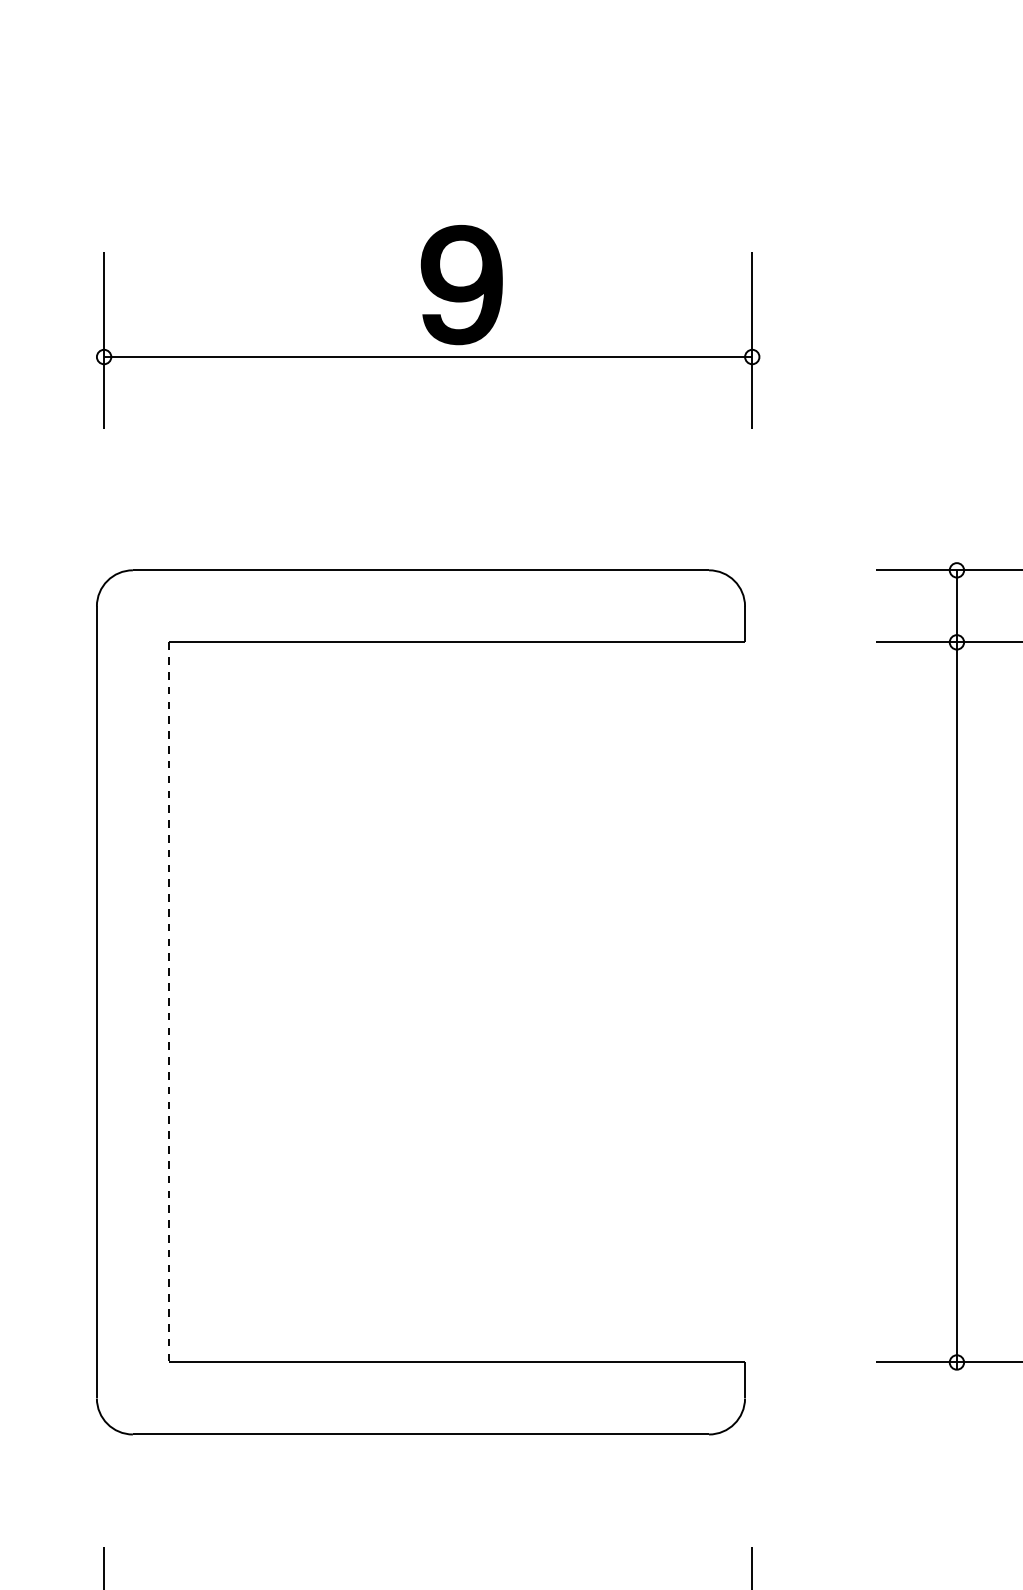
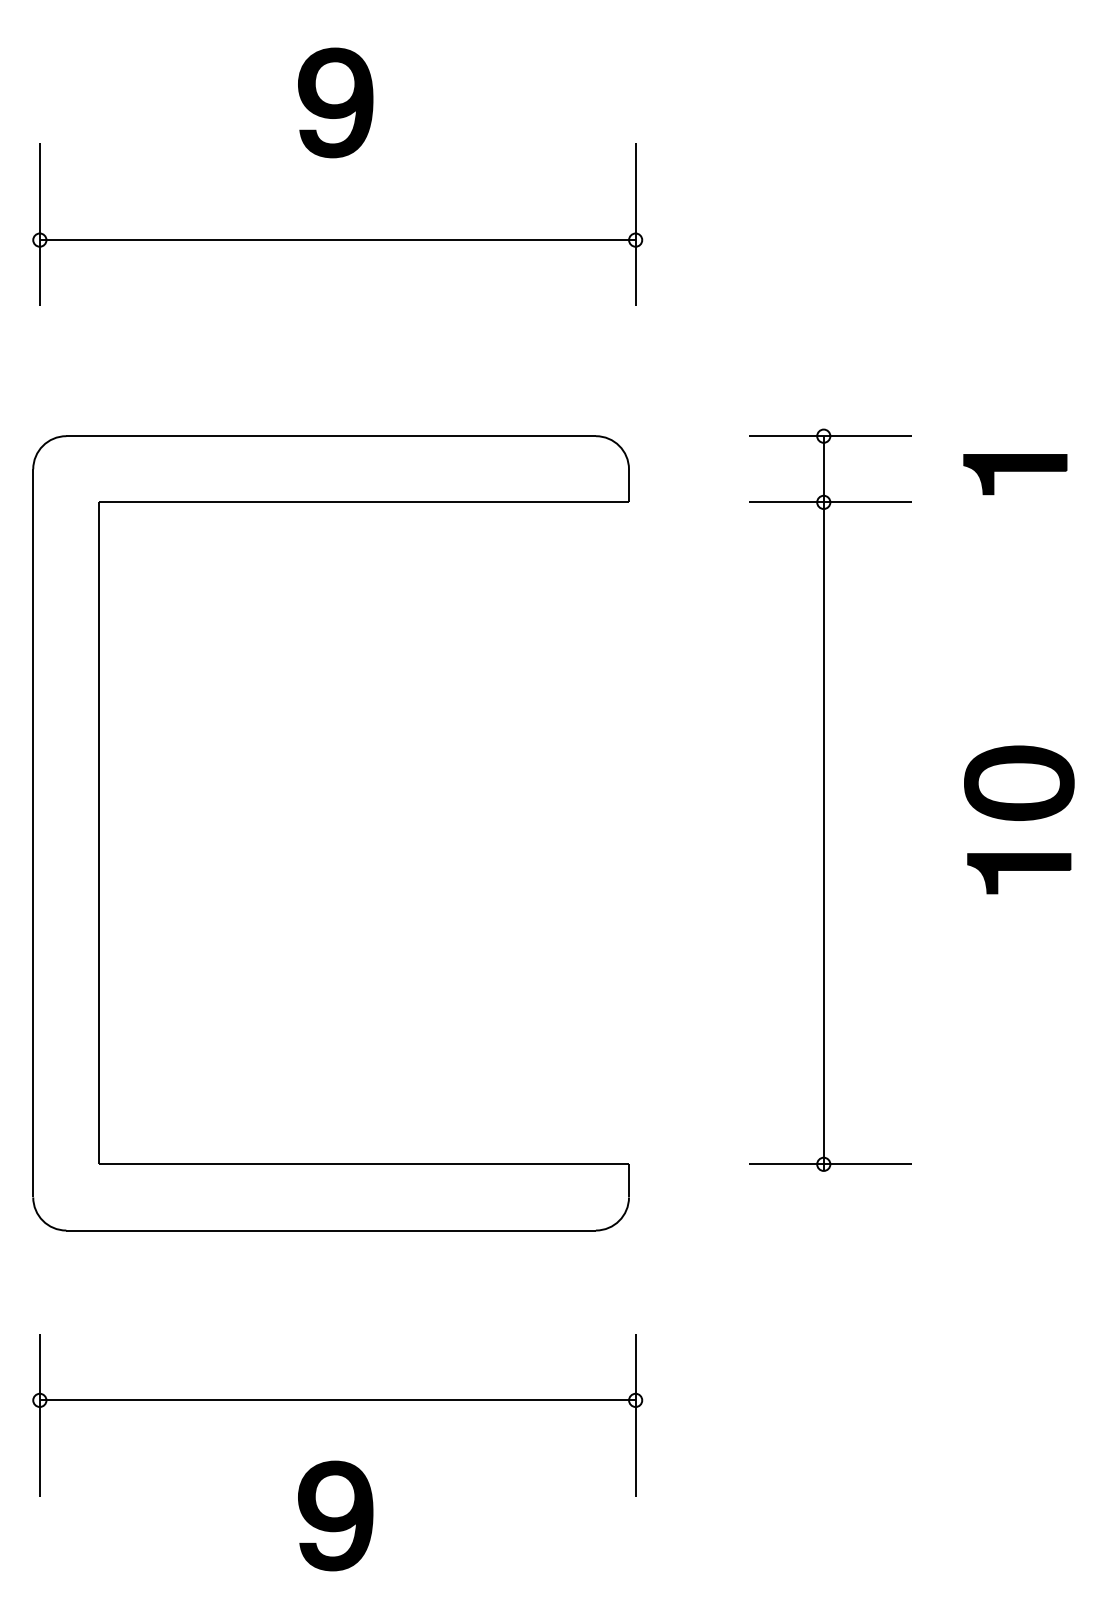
part: (461, 284) -> (335, 102), moved
line: (168, 1002) -> (99, 833), dashed -> solid

